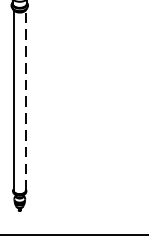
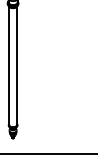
line: (26, 99) -> (17, 65), dashed -> solid

